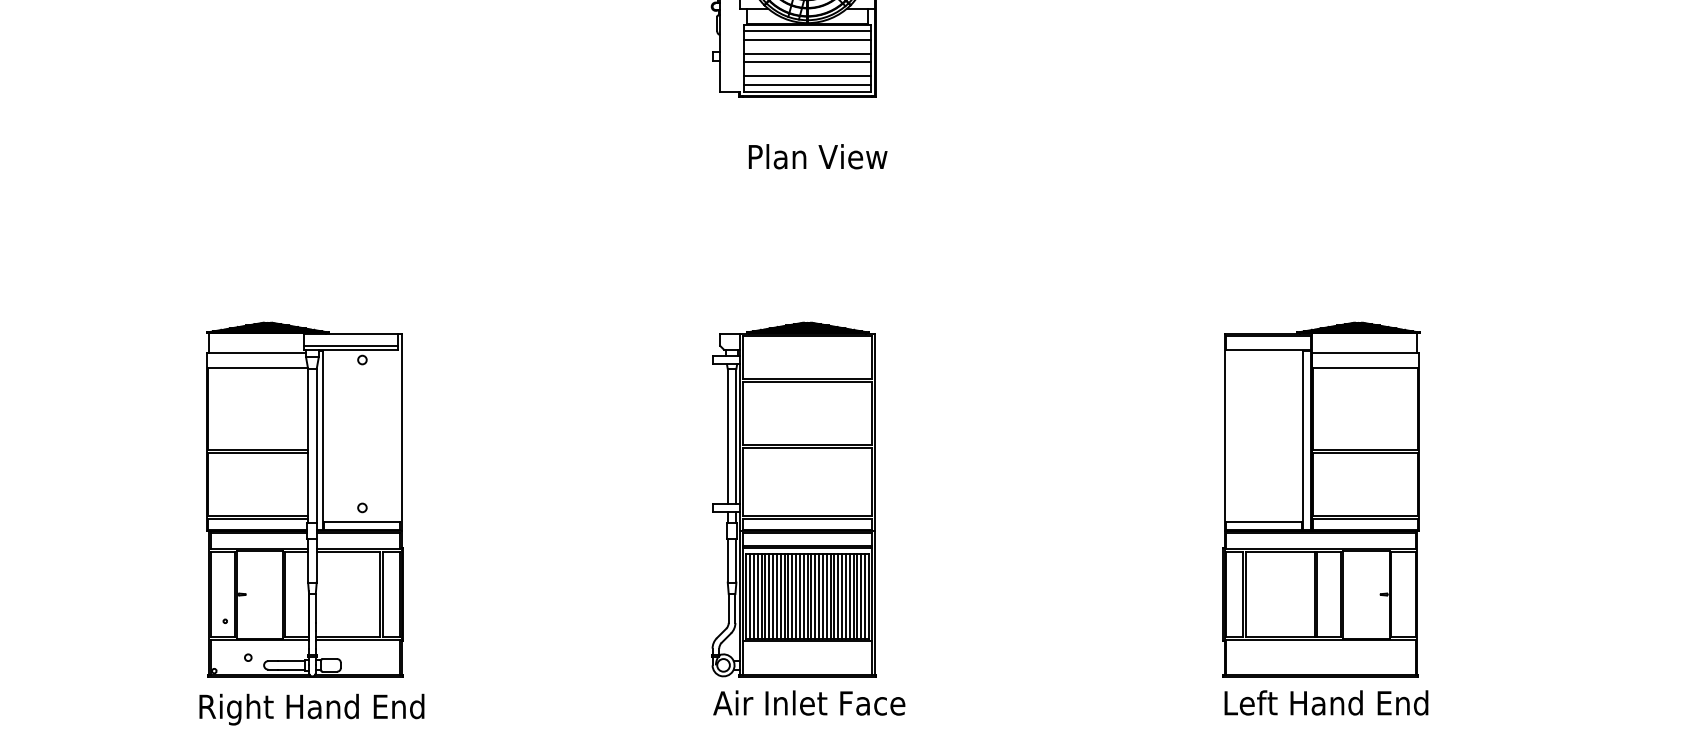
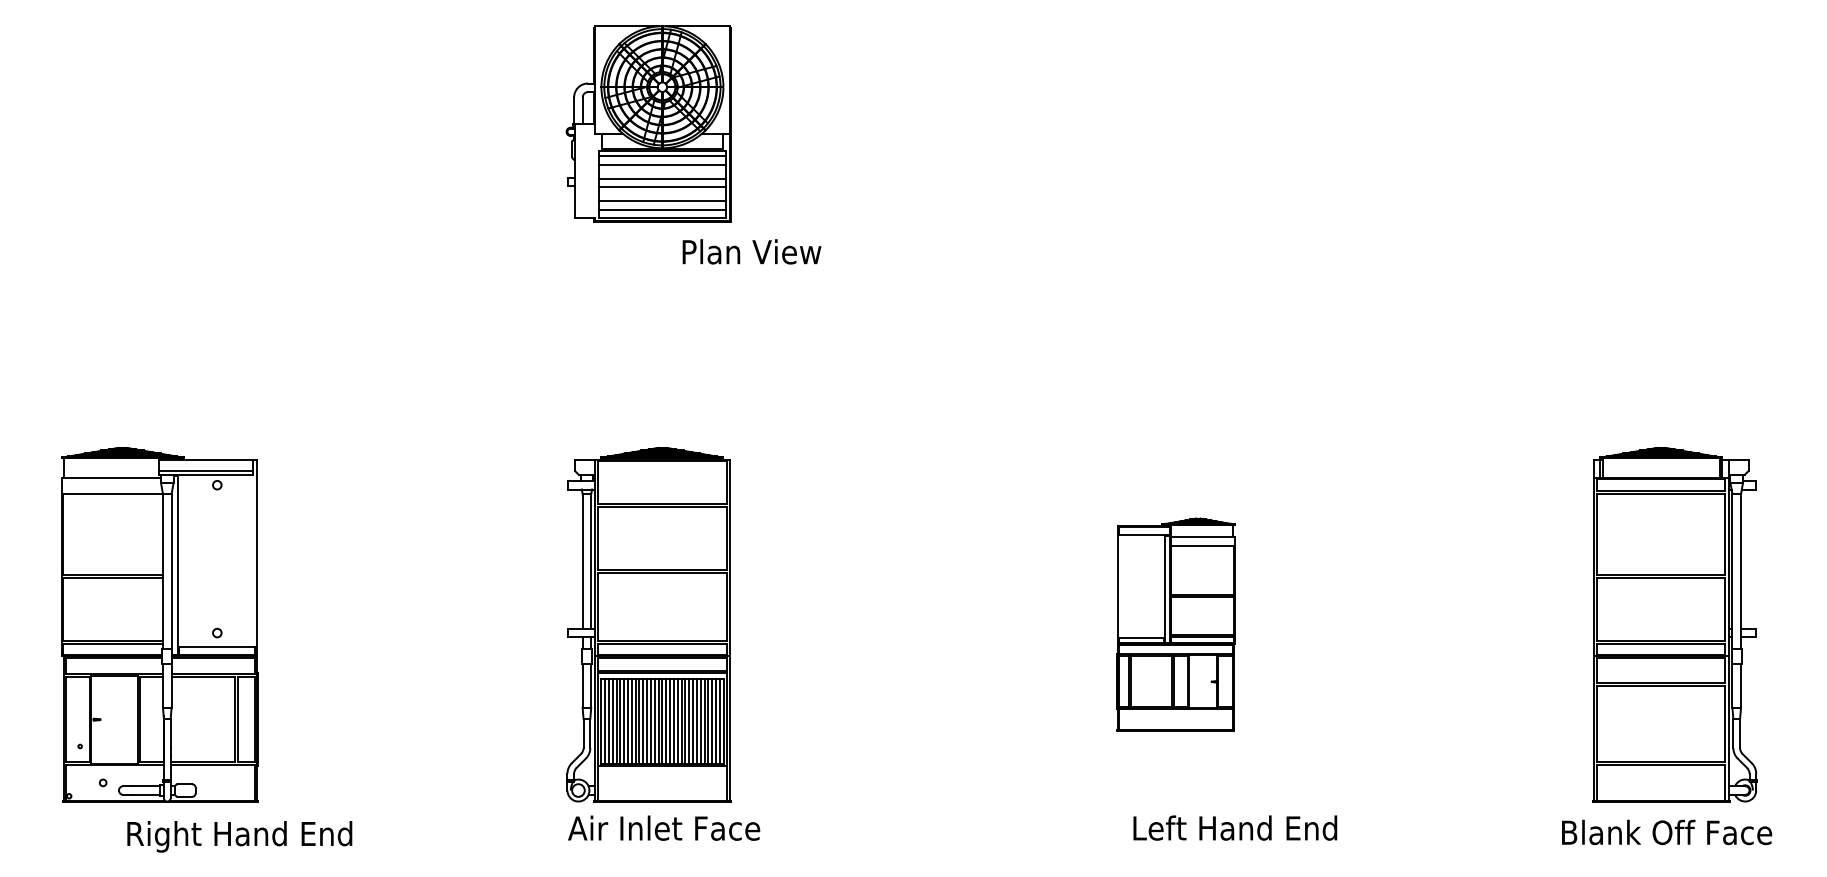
text: (817, 156) -> (751, 251), moved
part: (1320, 499) -> (1175, 624), size x0.6
text: (1326, 702) -> (1235, 827), moved
text: (311, 709) -> (239, 836), moved

